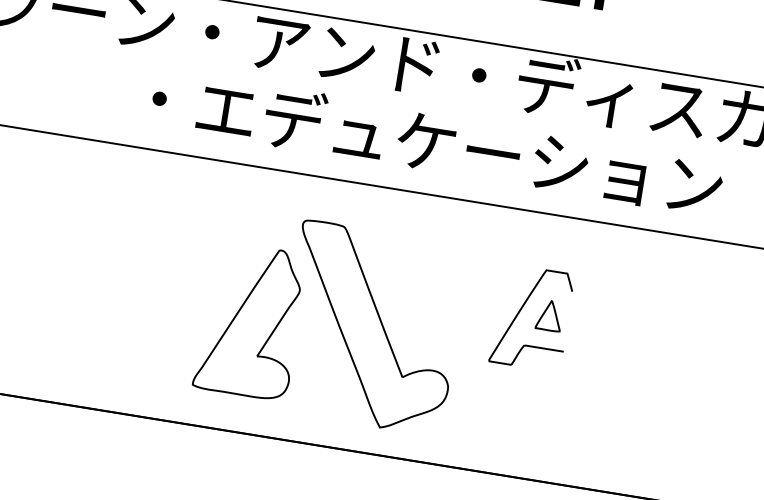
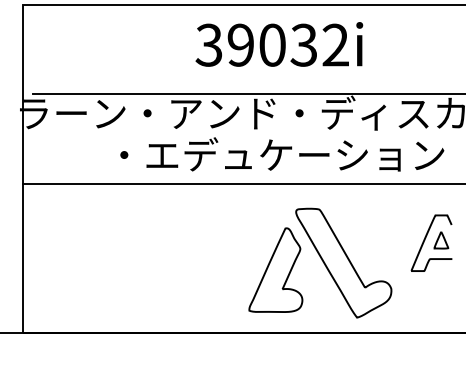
part: (384, 328) -> (350, 262), moved

